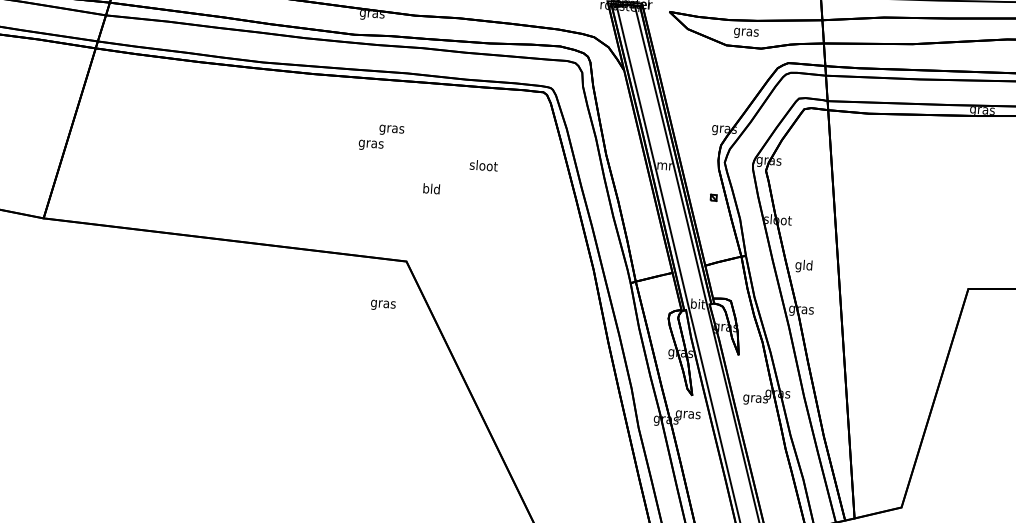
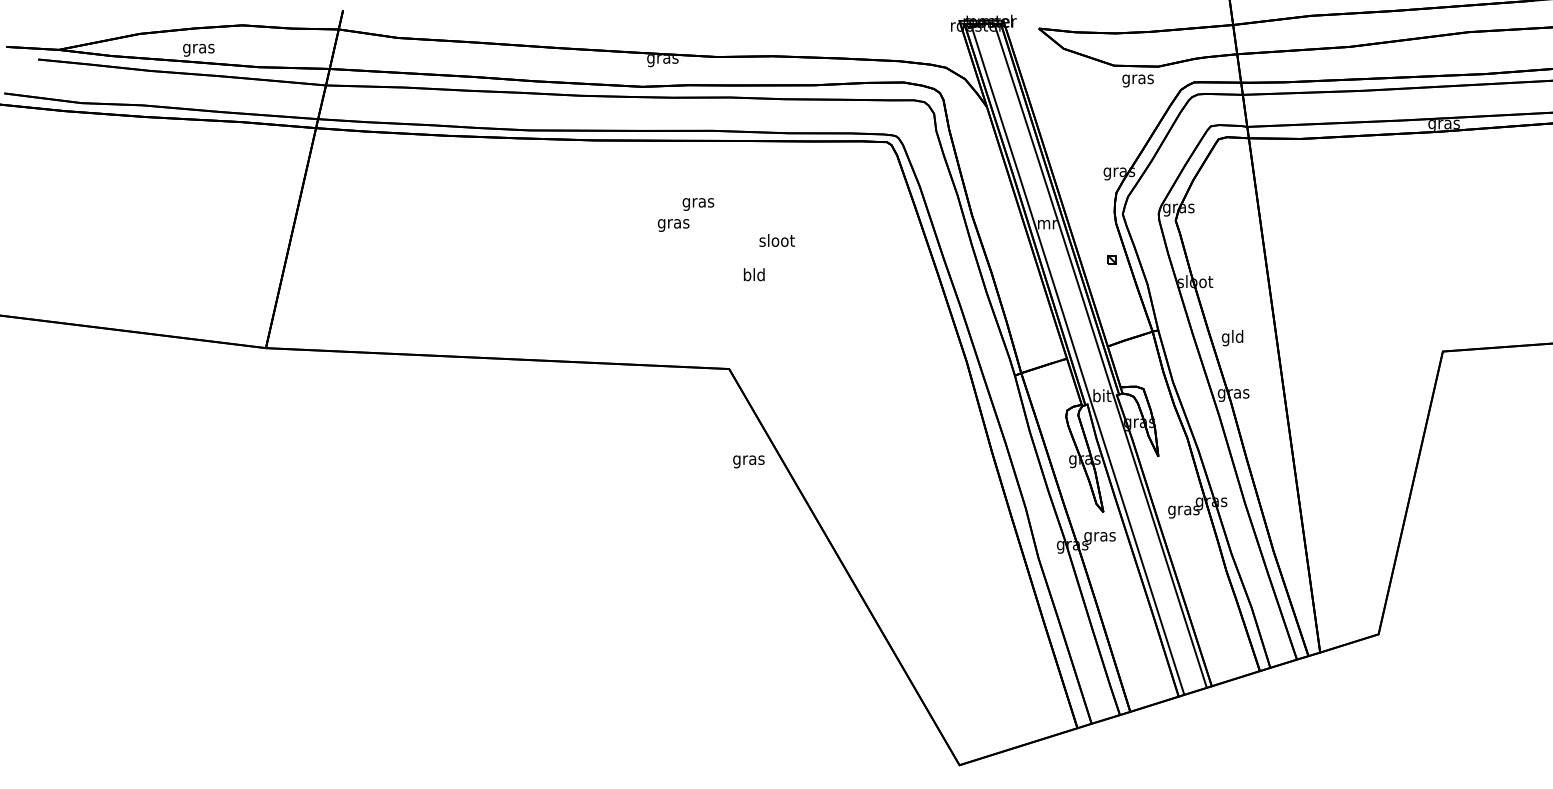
text: (745, 33) -> (1137, 80), moved
text: (483, 165) -> (776, 240), moved
text: (382, 305) -> (748, 461), moved

